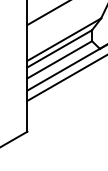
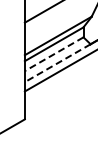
line: (60, 60) -> (54, 54), solid -> dashed
line: (63, 70) -> (57, 63), solid -> dashed

